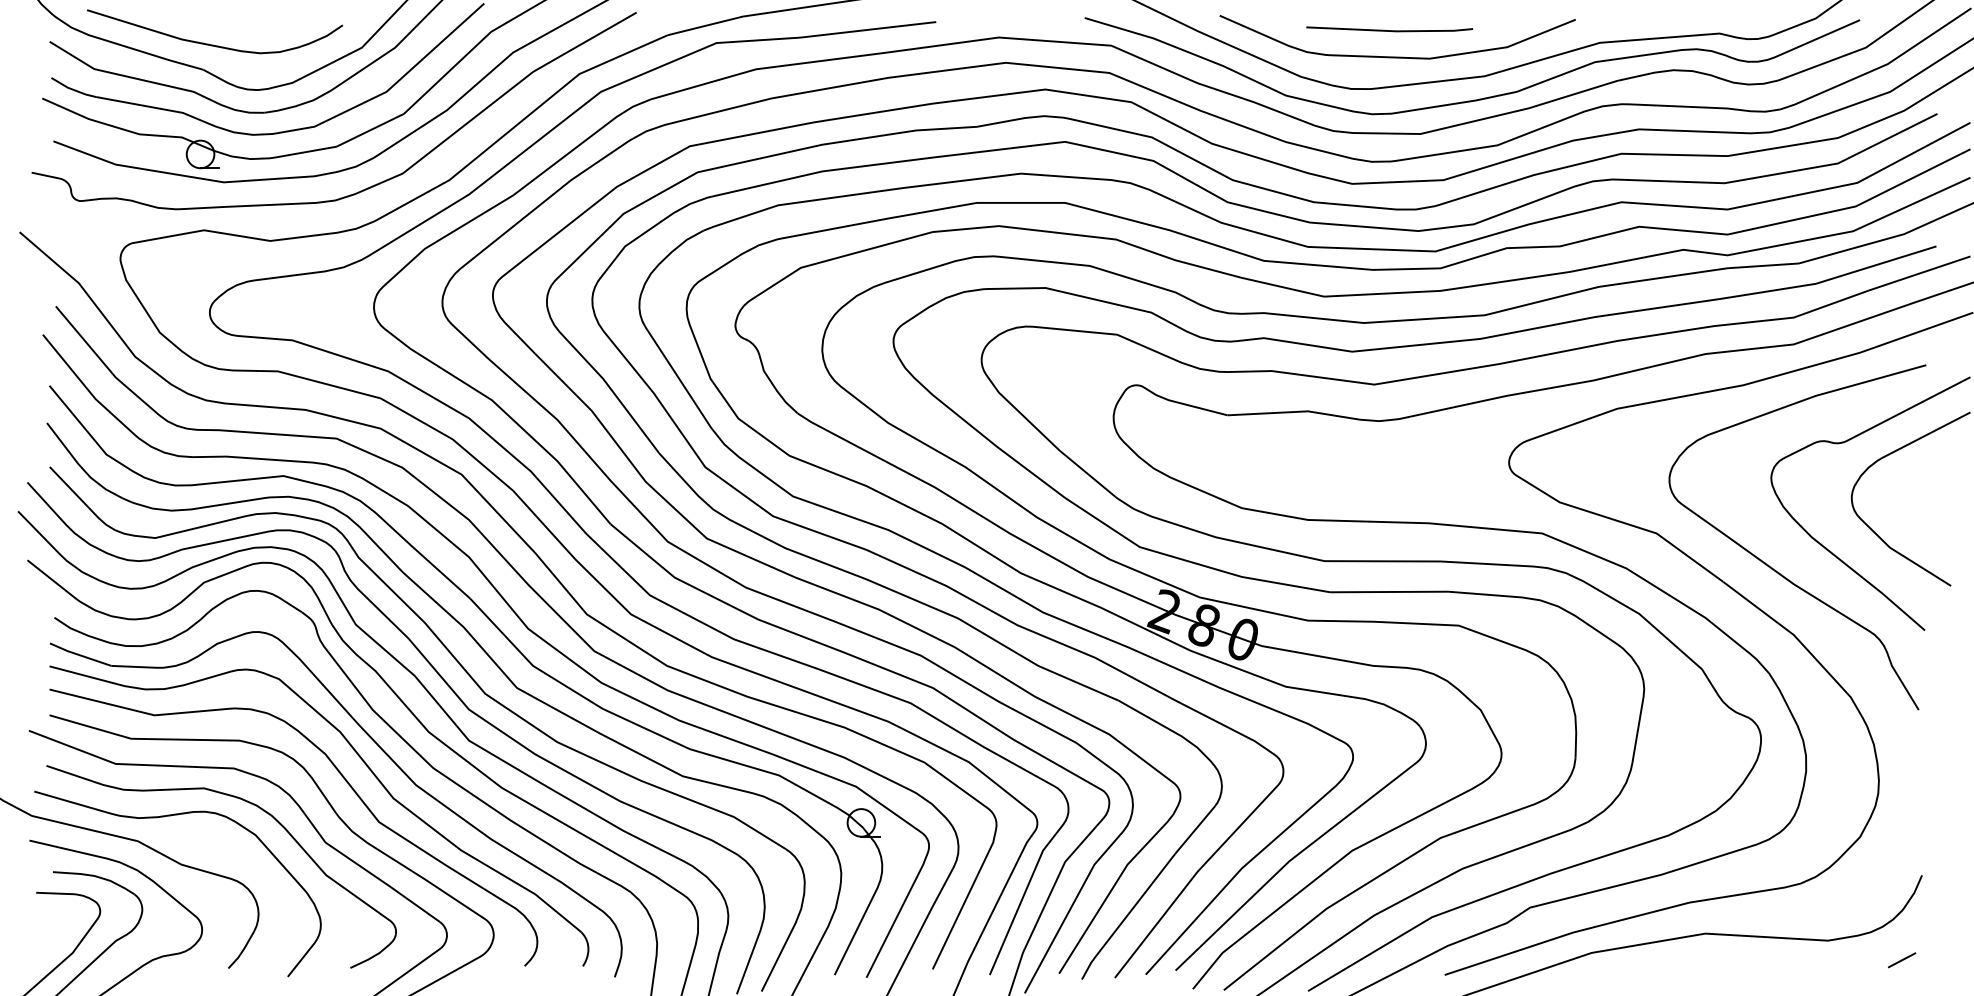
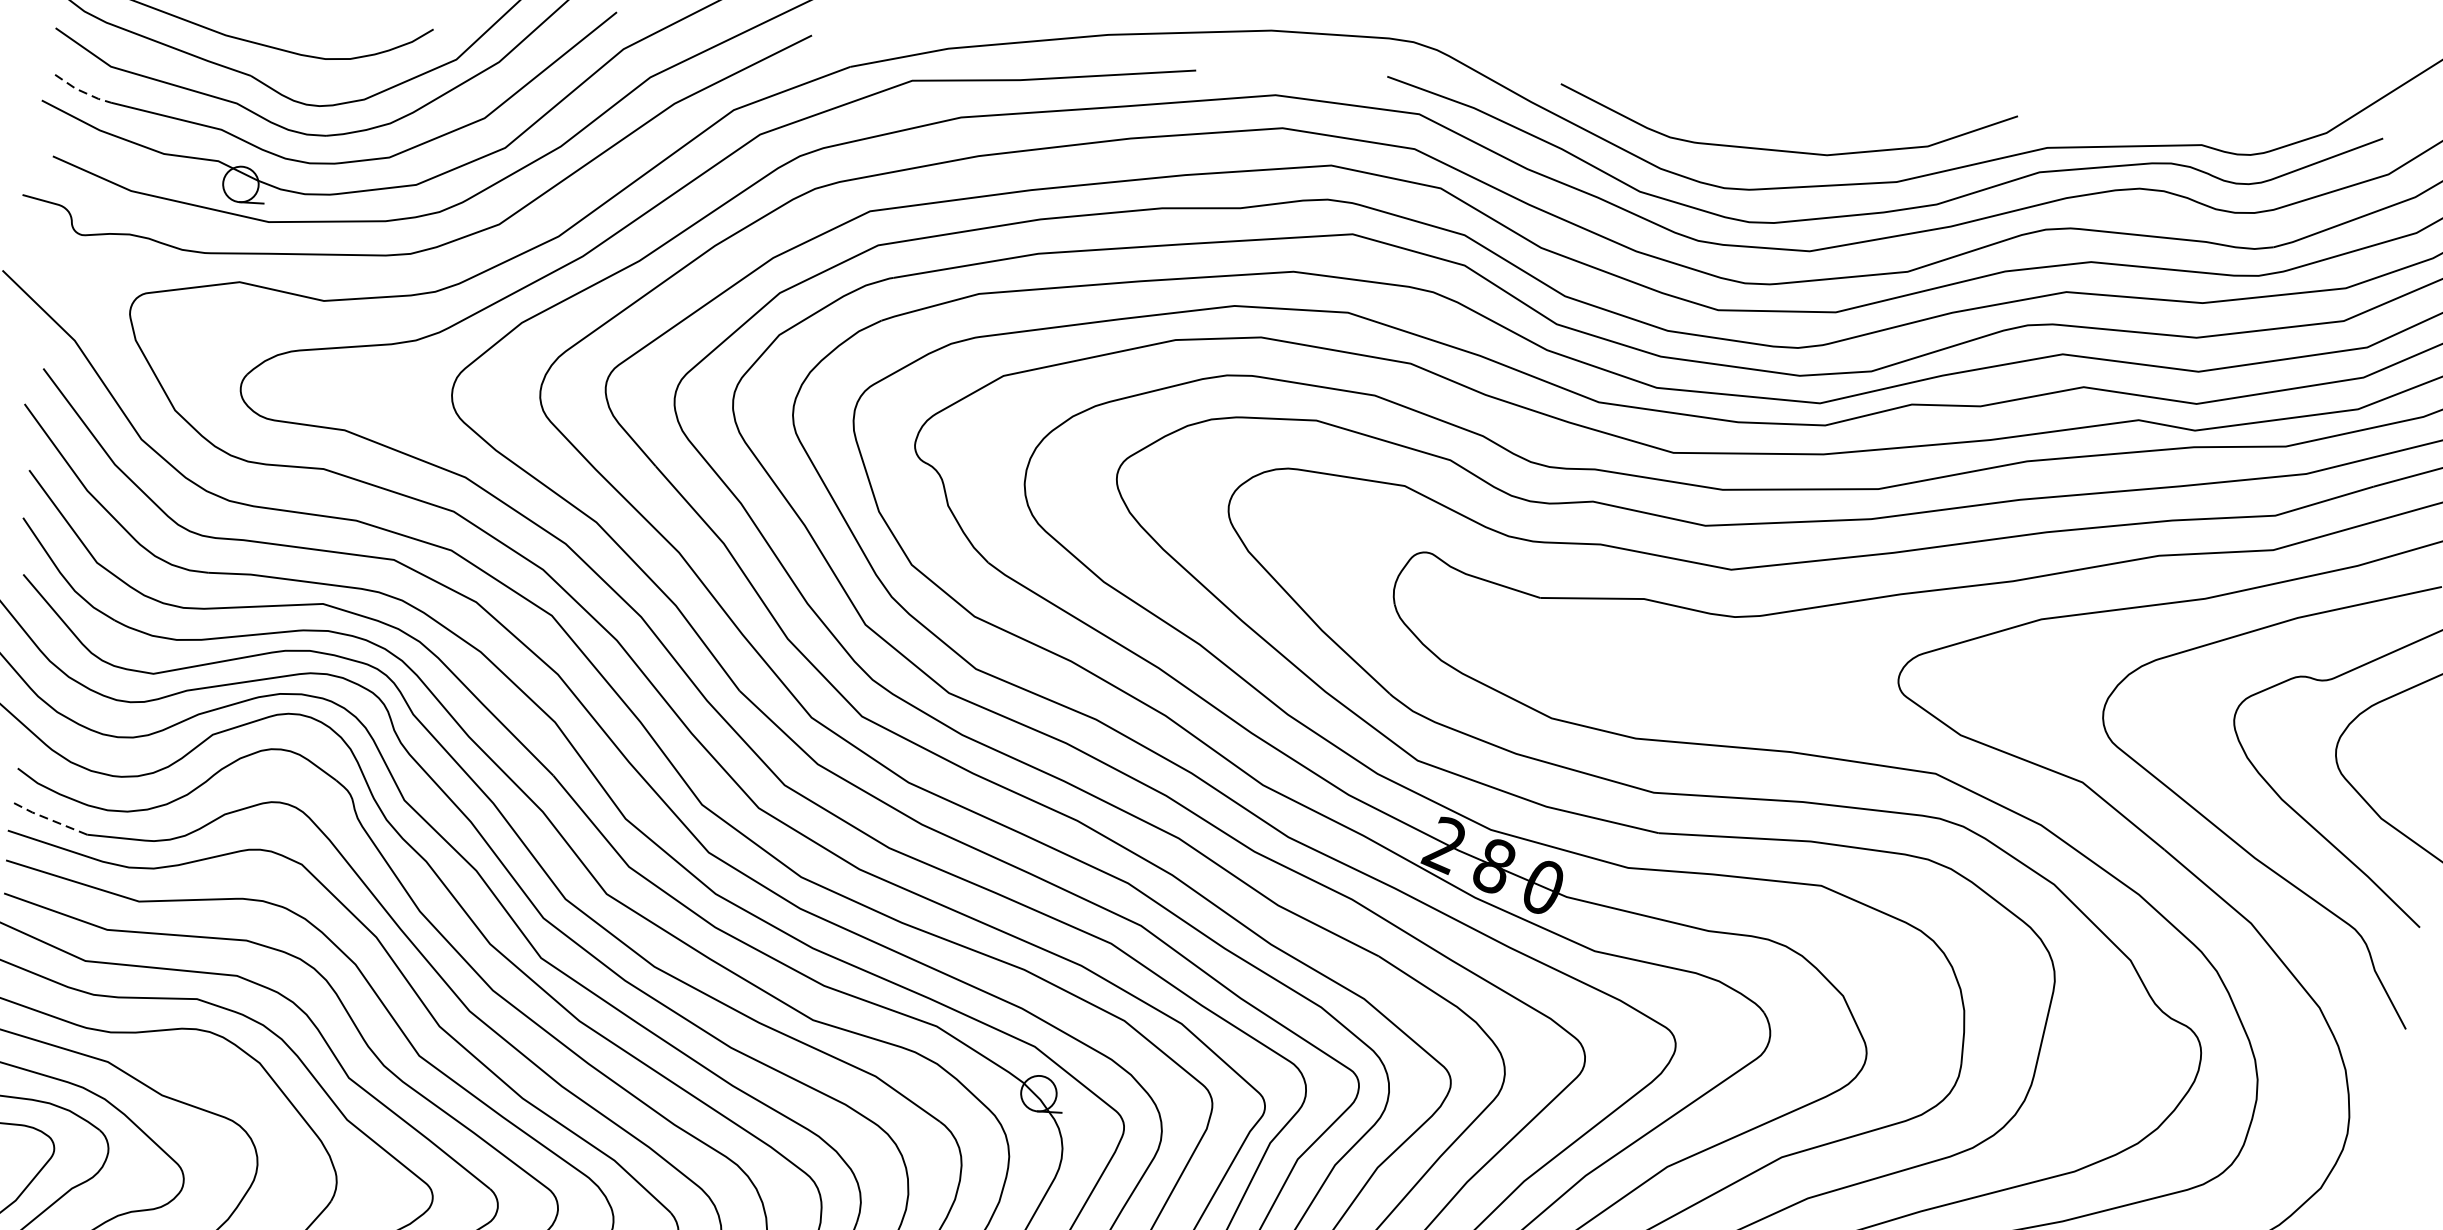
line: (1389, 30) -> (1777, 115), removed
line: (73, 89) -> (82, 91), solid -> dashed
line: (79, 655) -> (47, 818), solid -> dashed

